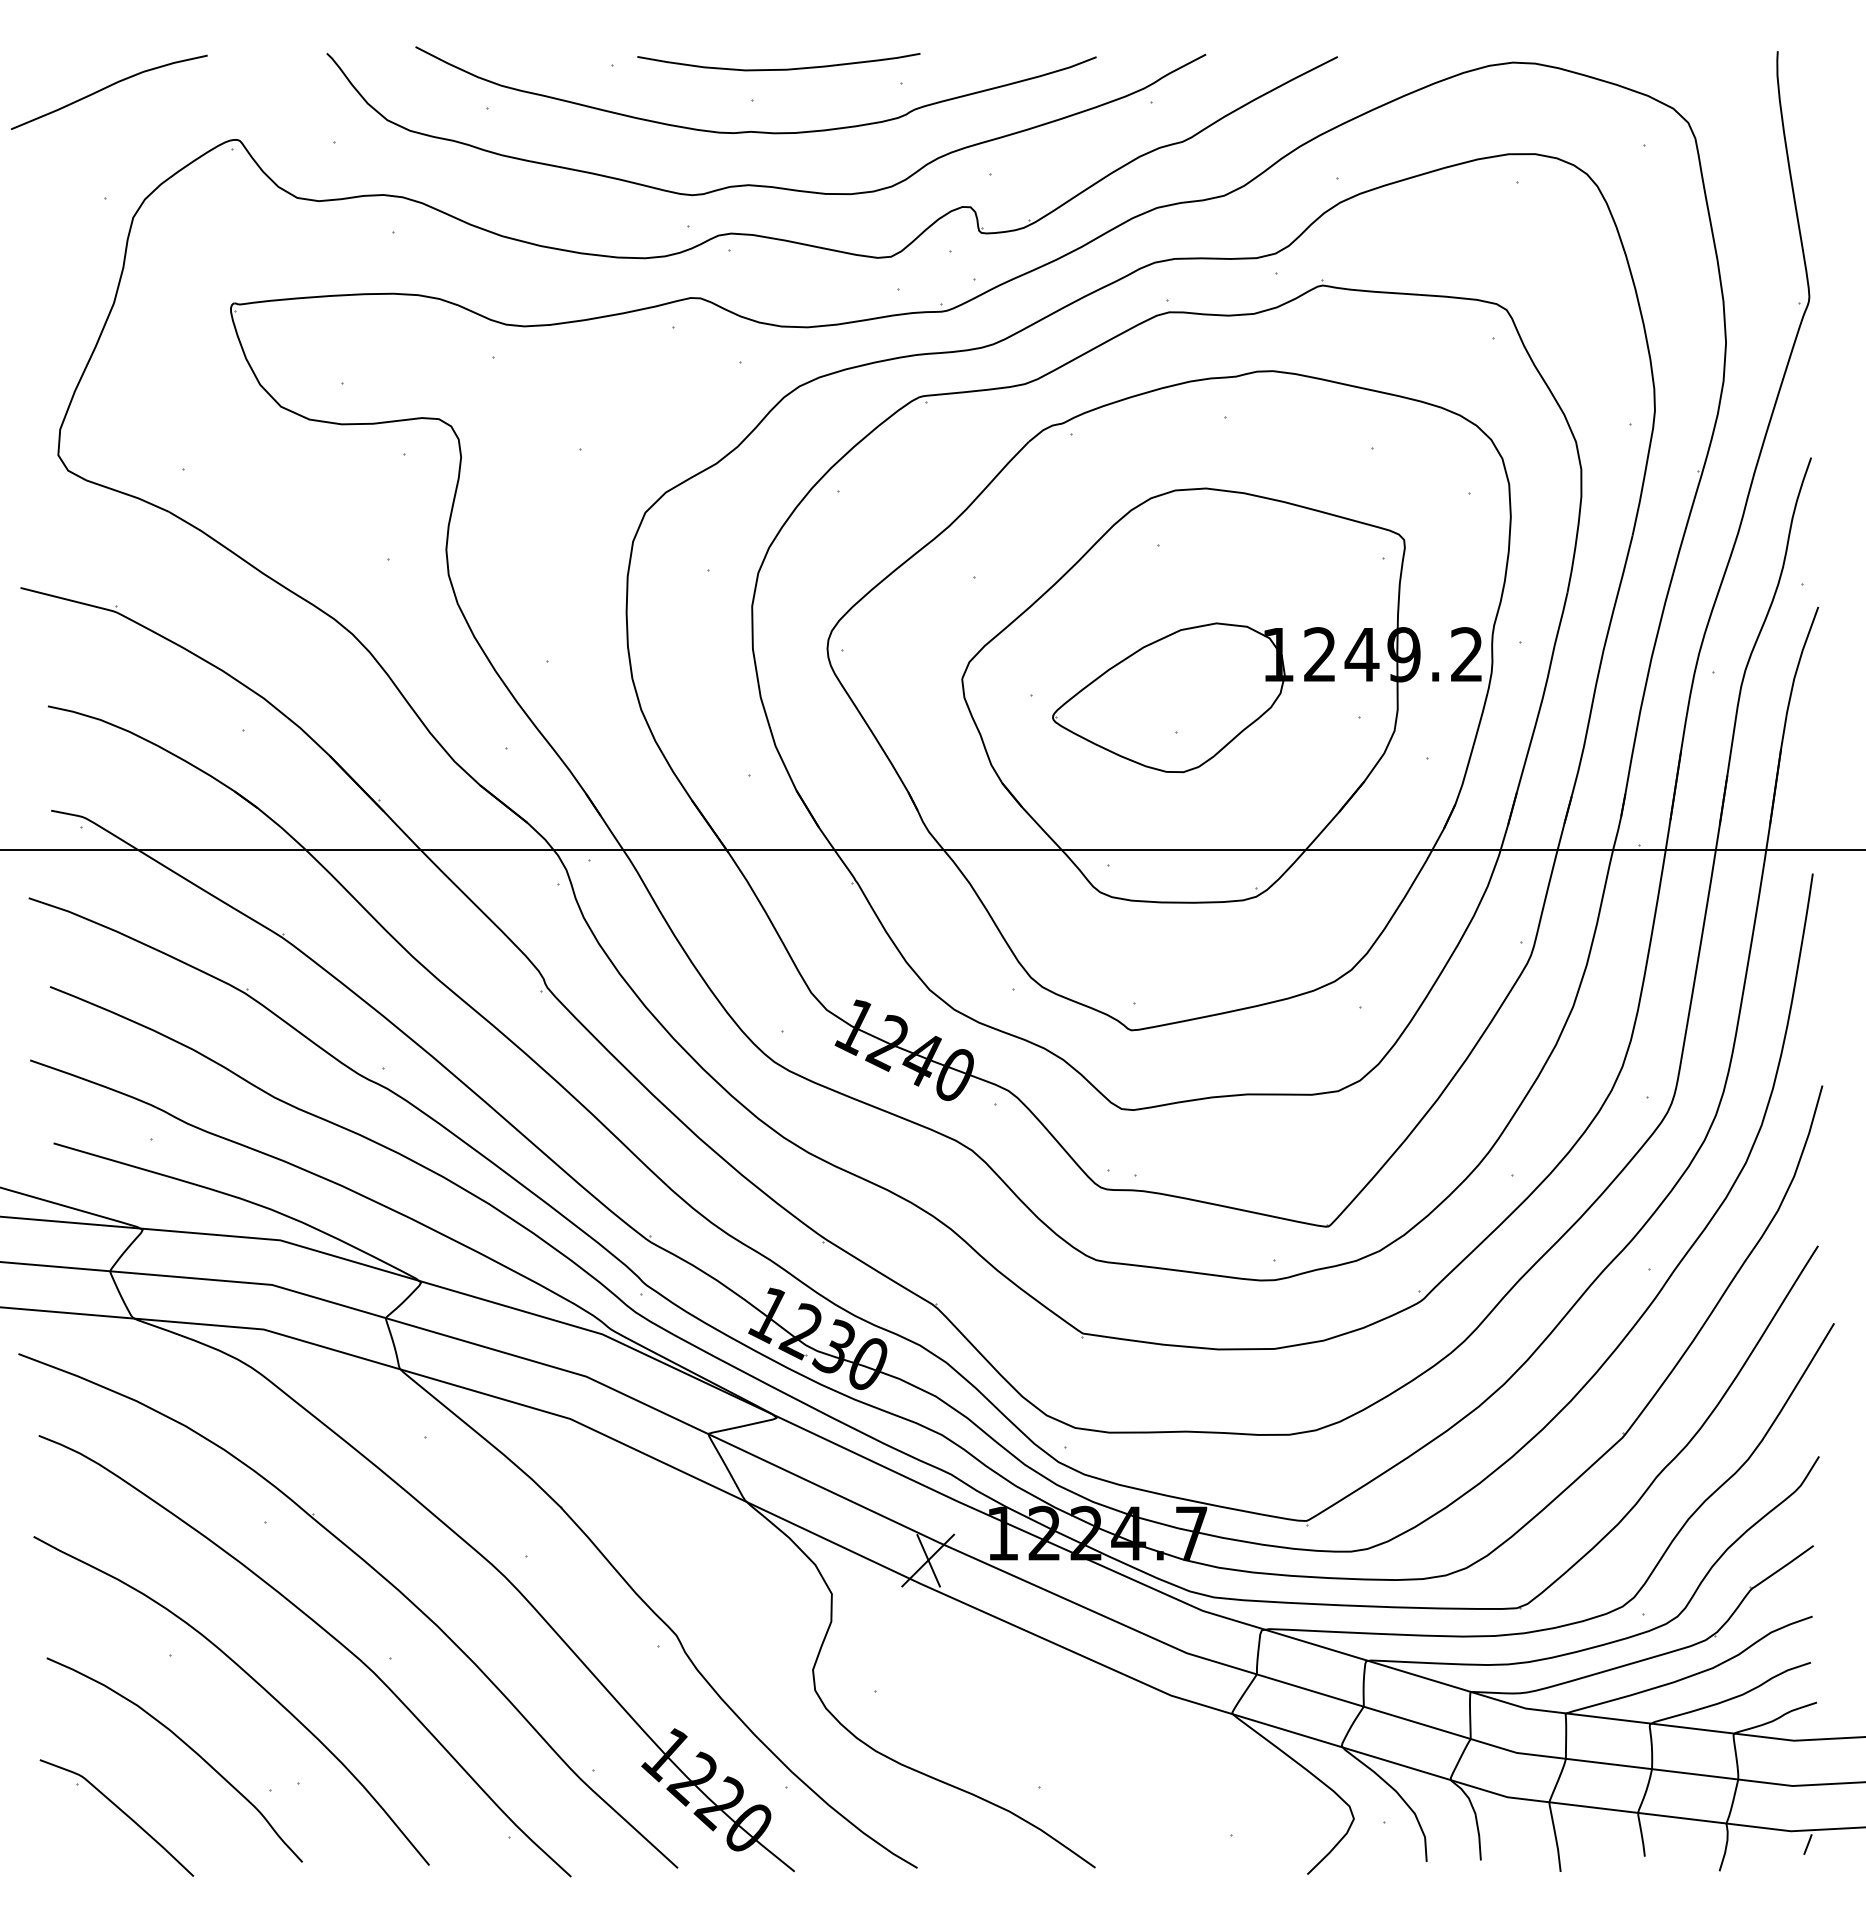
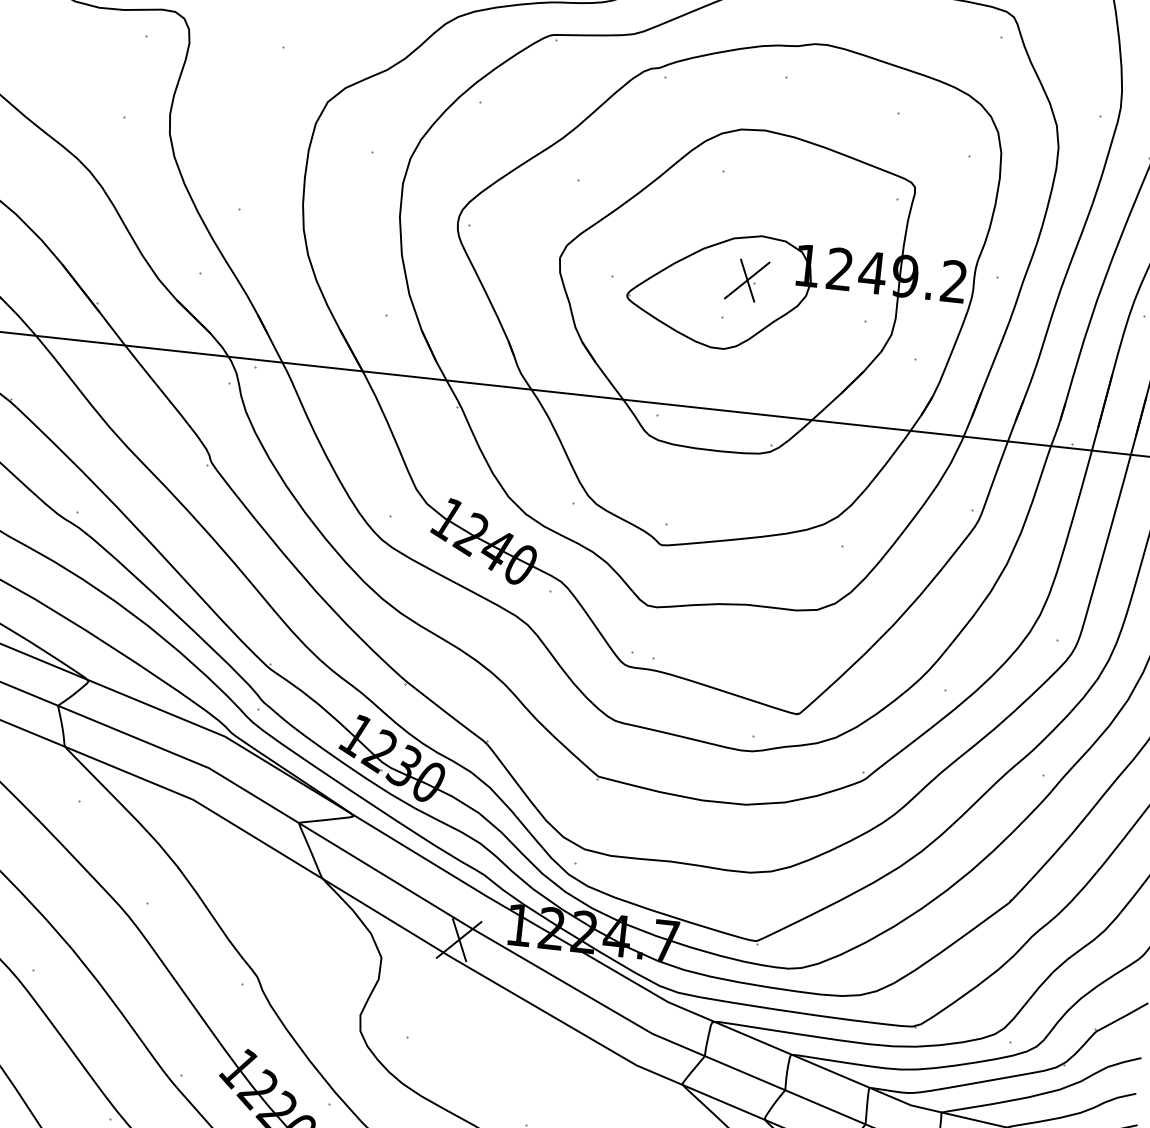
part: (1203, 681) -> (747, 280), added

